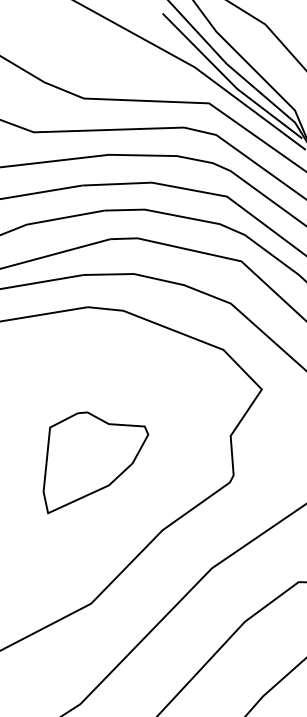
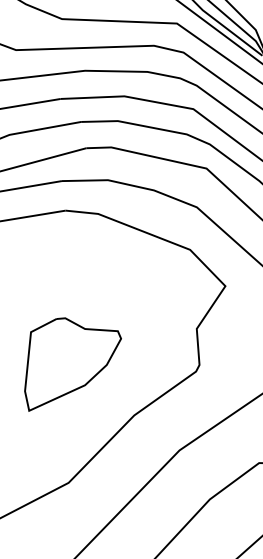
part: (95, 462) -> (72, 364), moved

